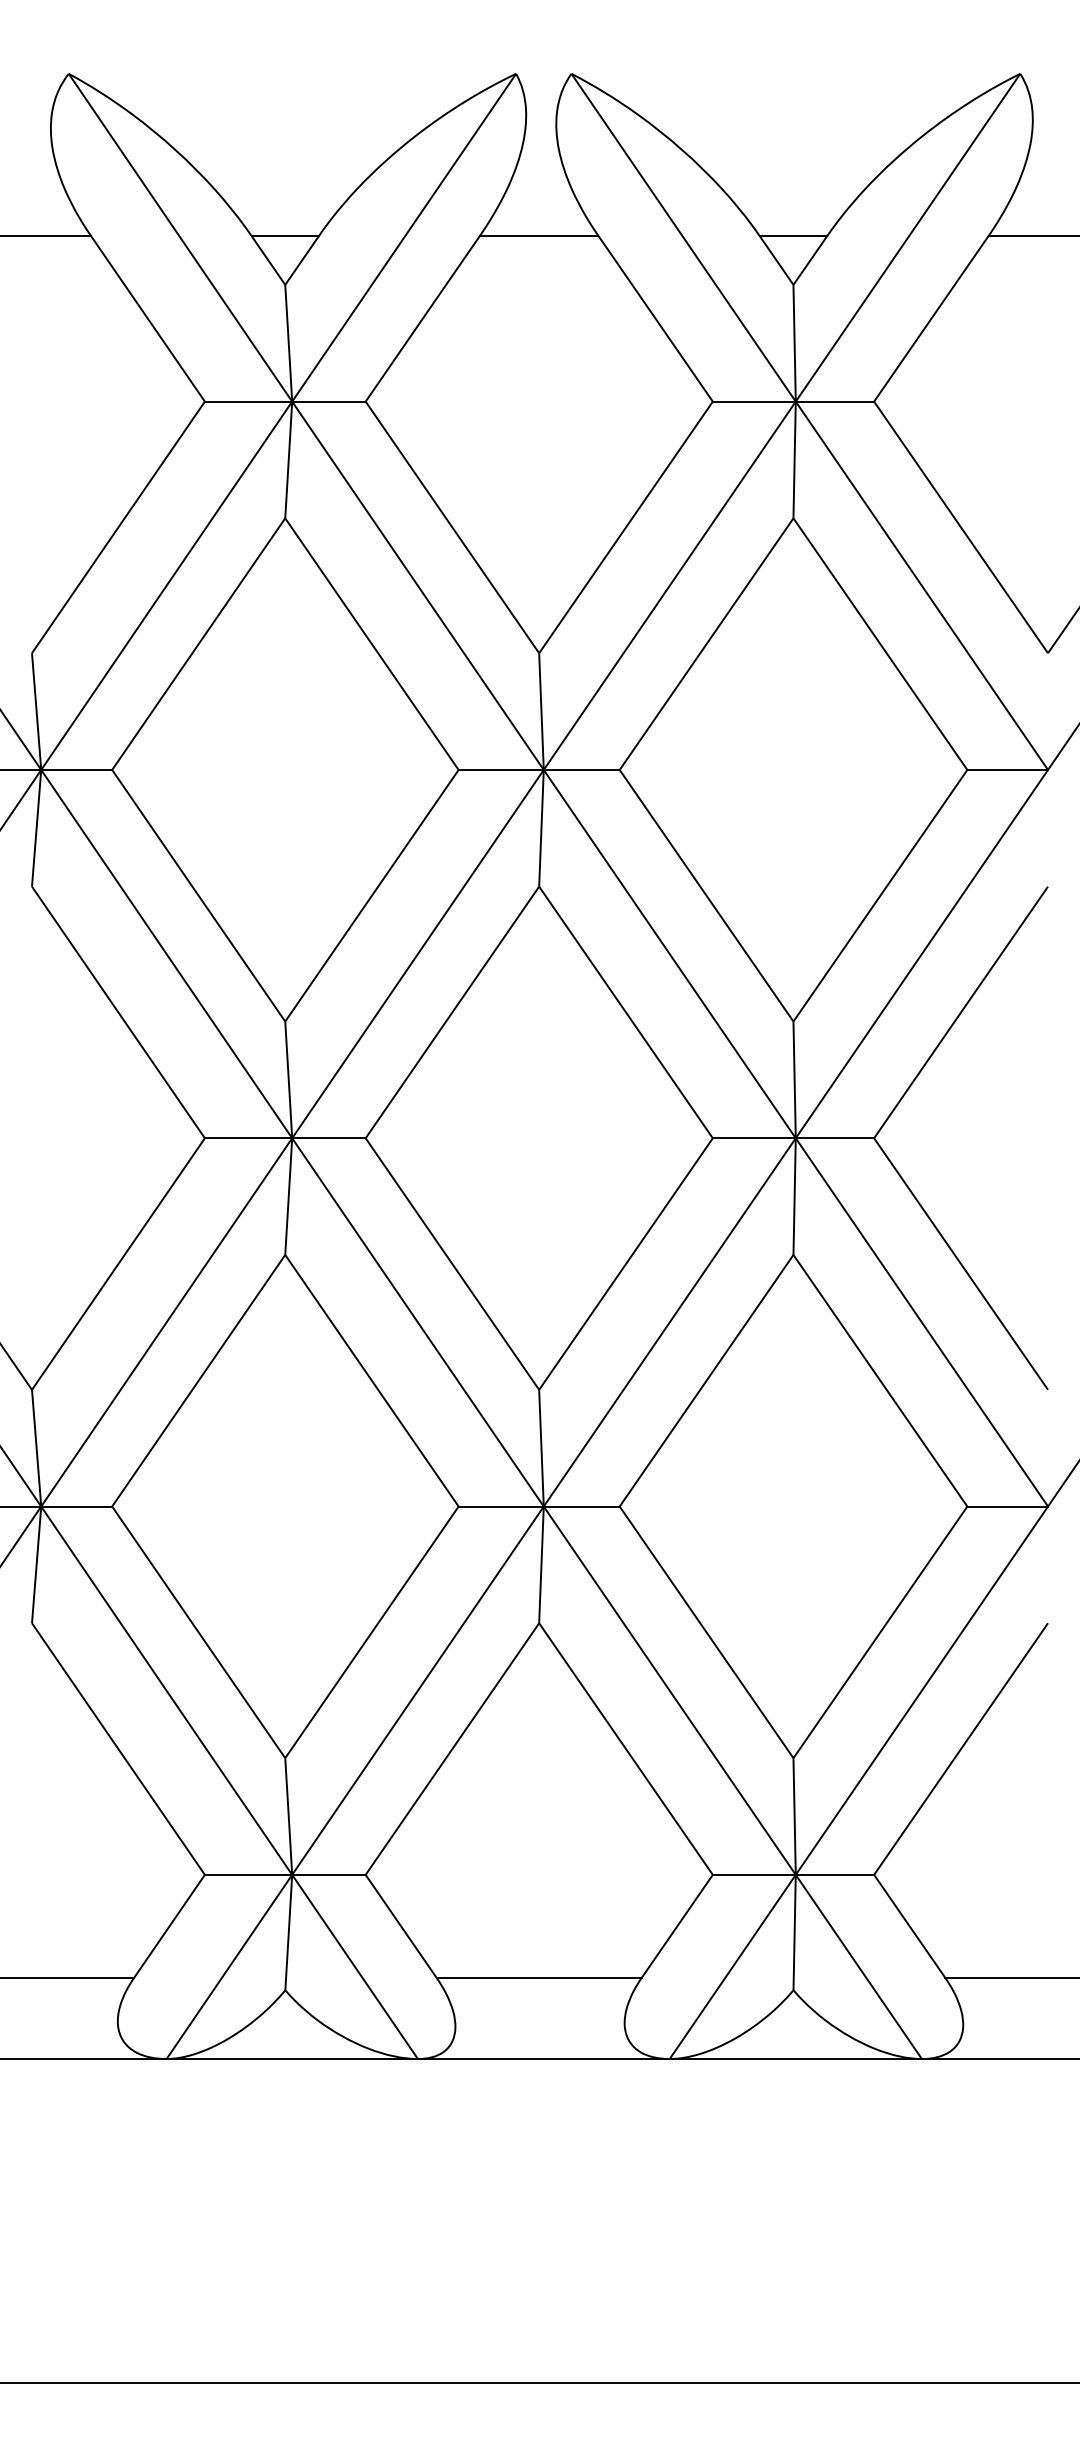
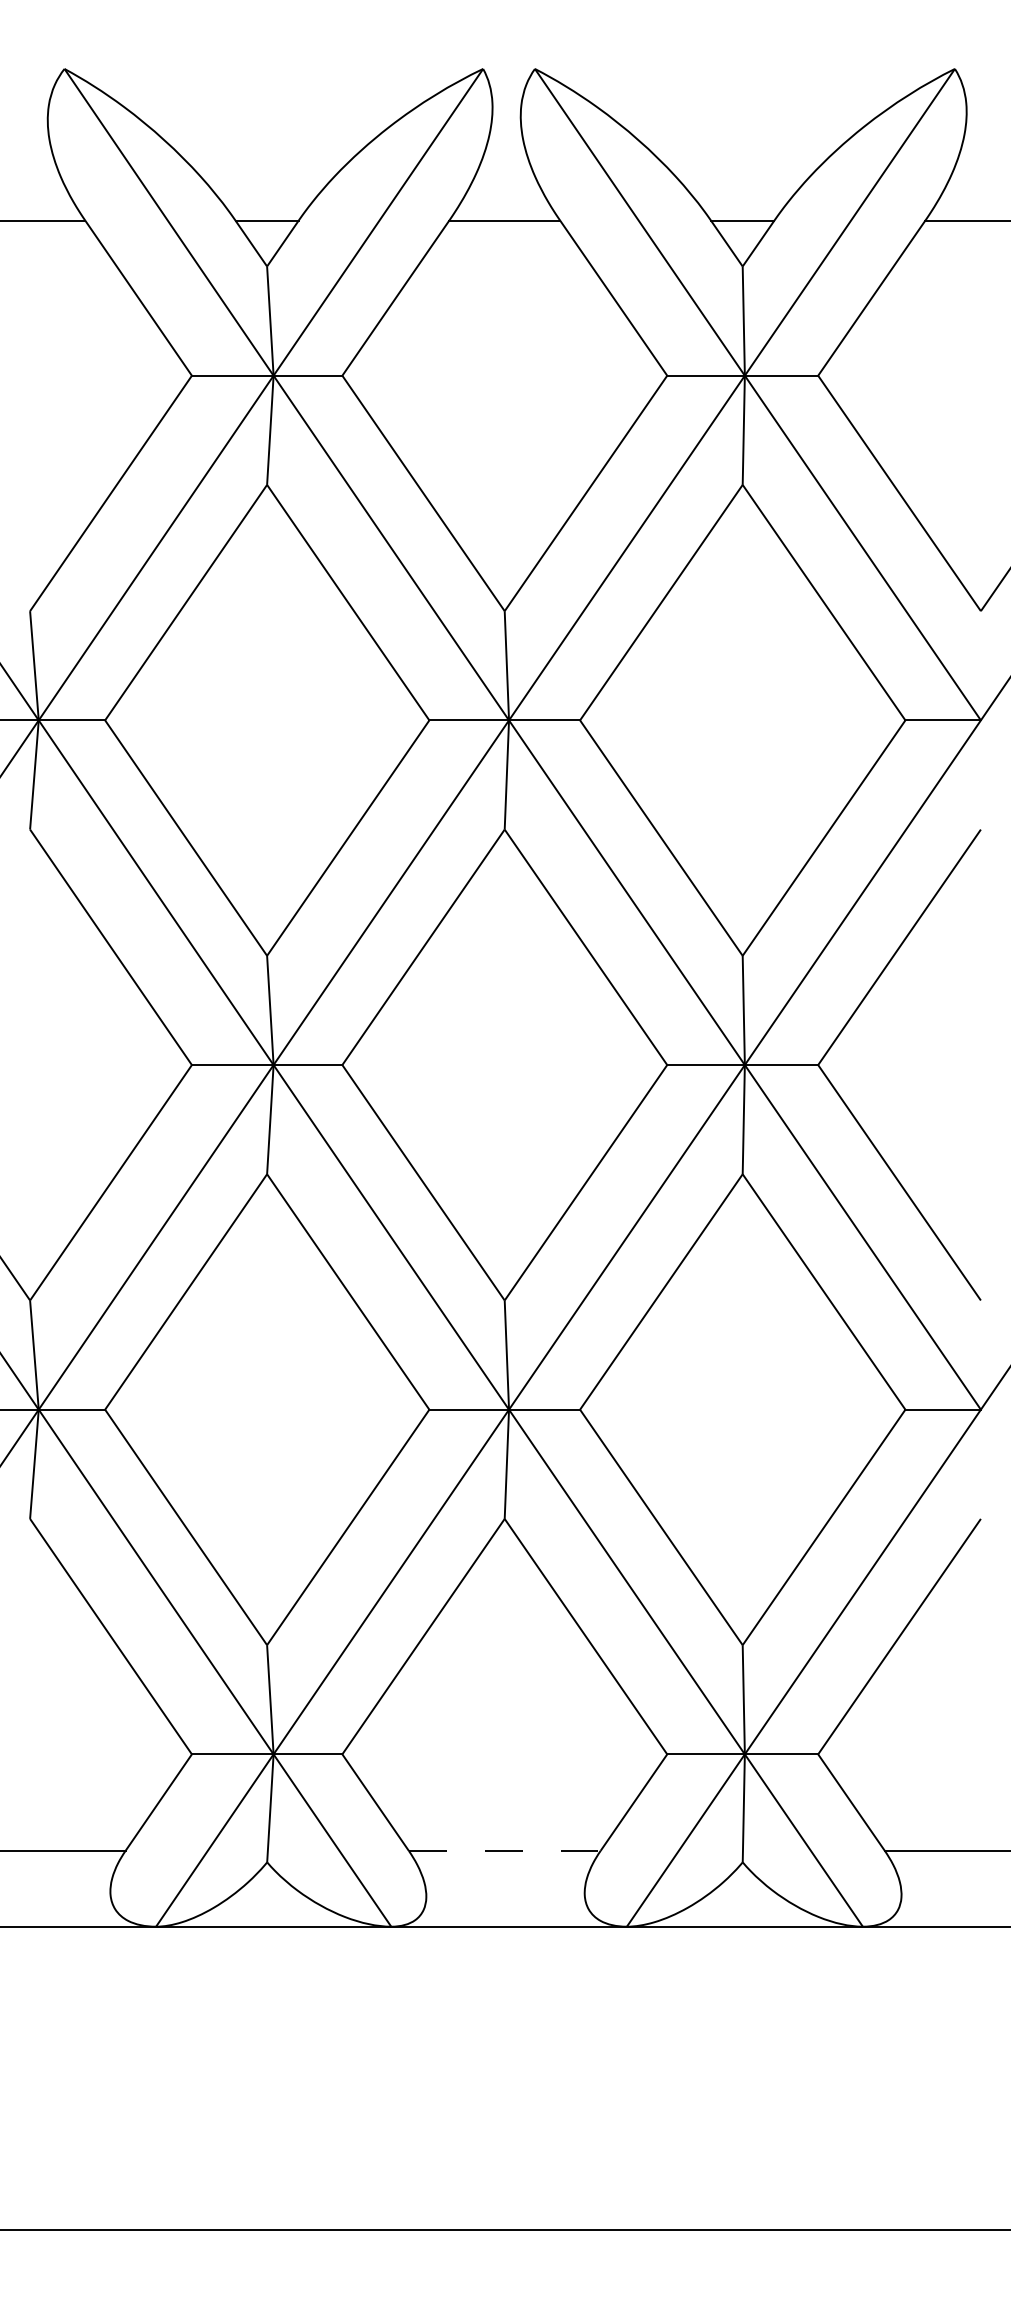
line: (538, 1977) -> (504, 1850), solid -> dashed

